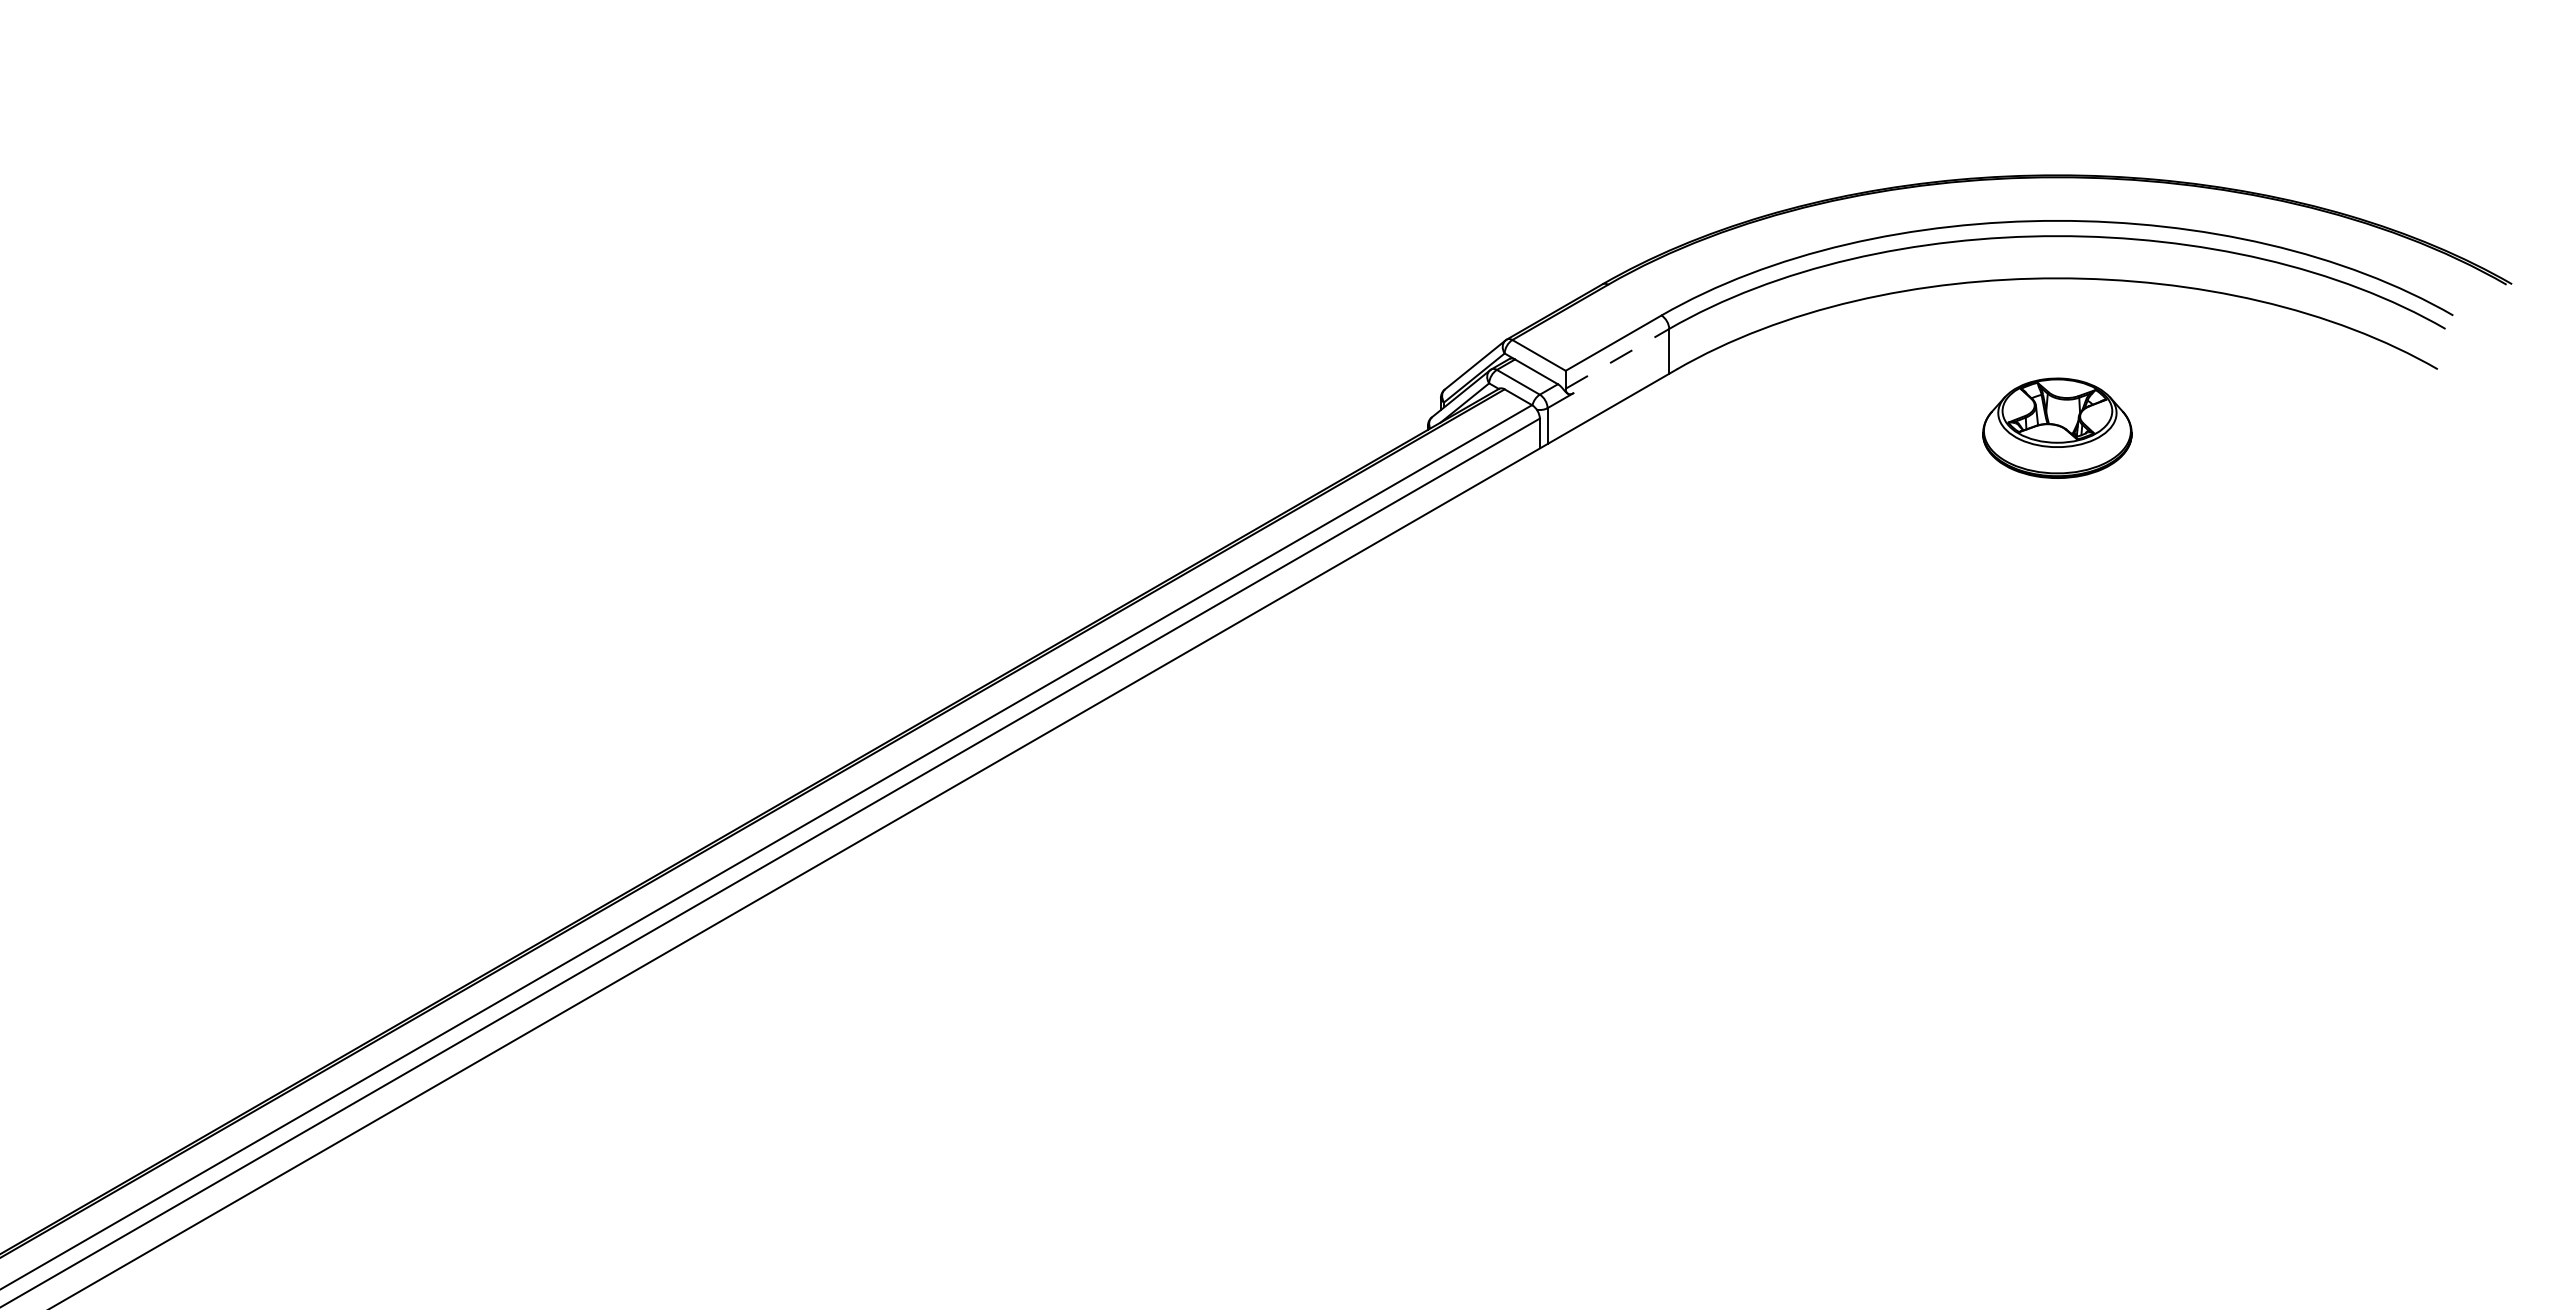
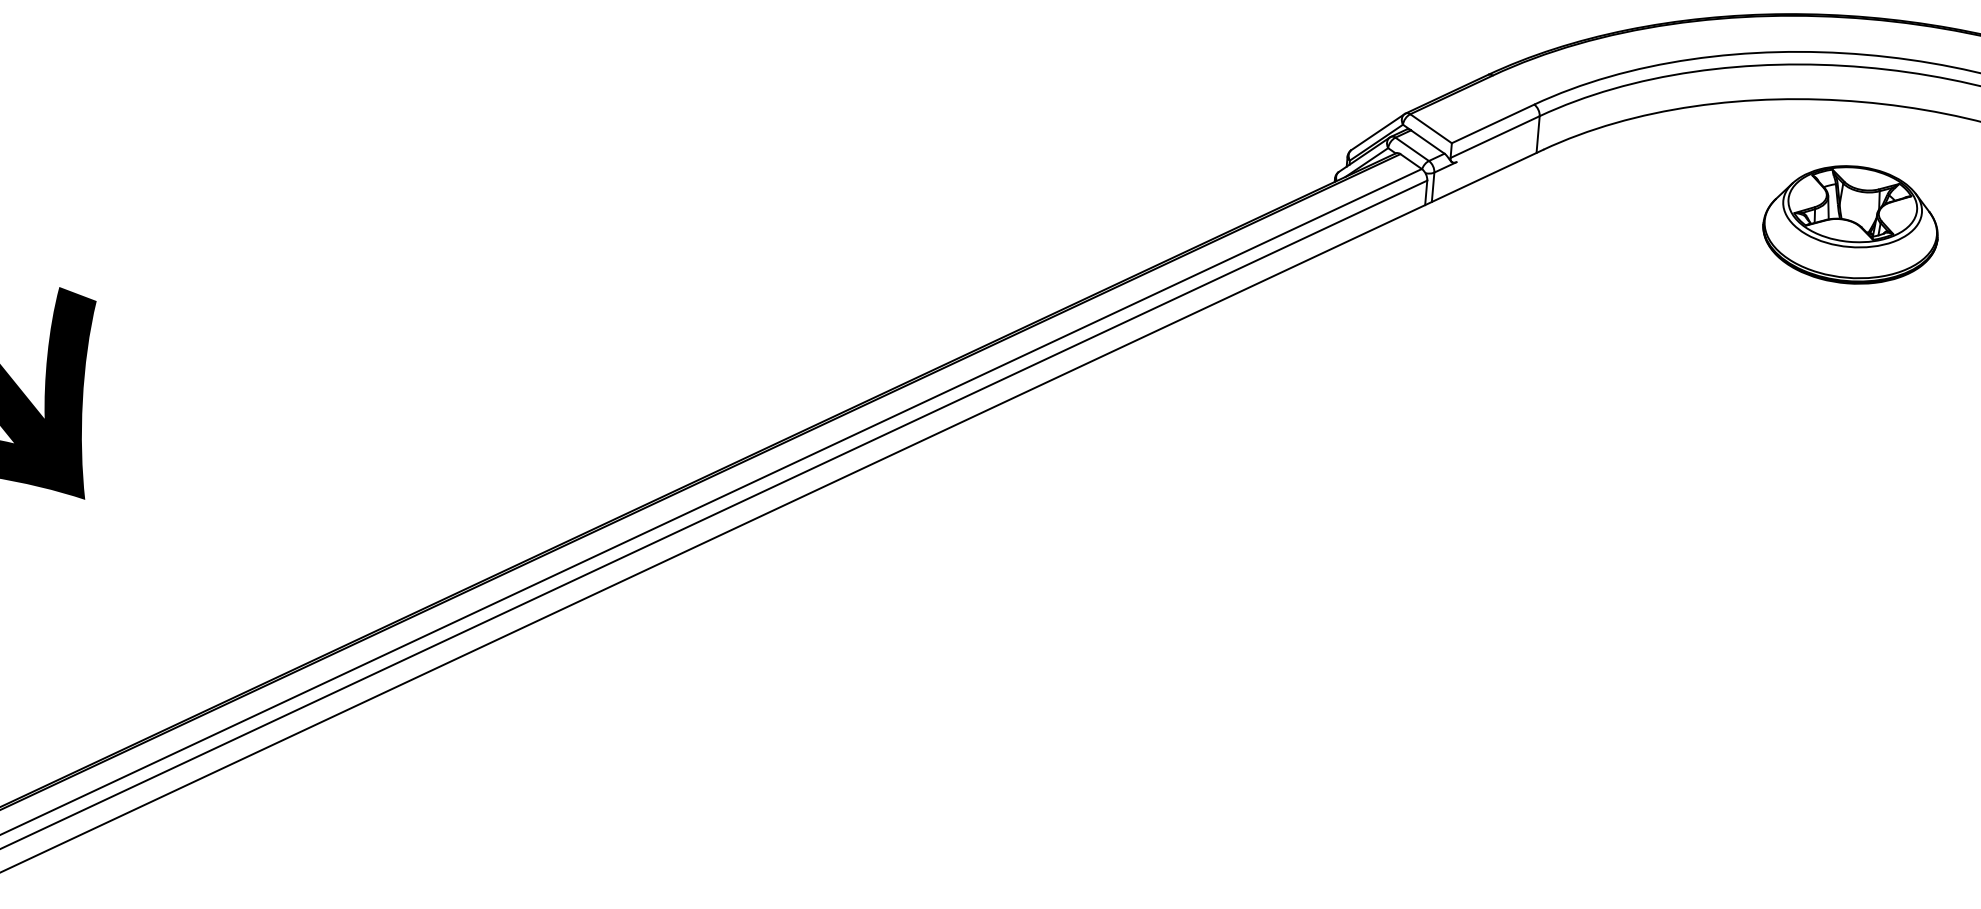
line: (1617, 358) -> (1495, 136), dashed -> solid
part: (2057, 428) -> (1851, 225), size x1.43

